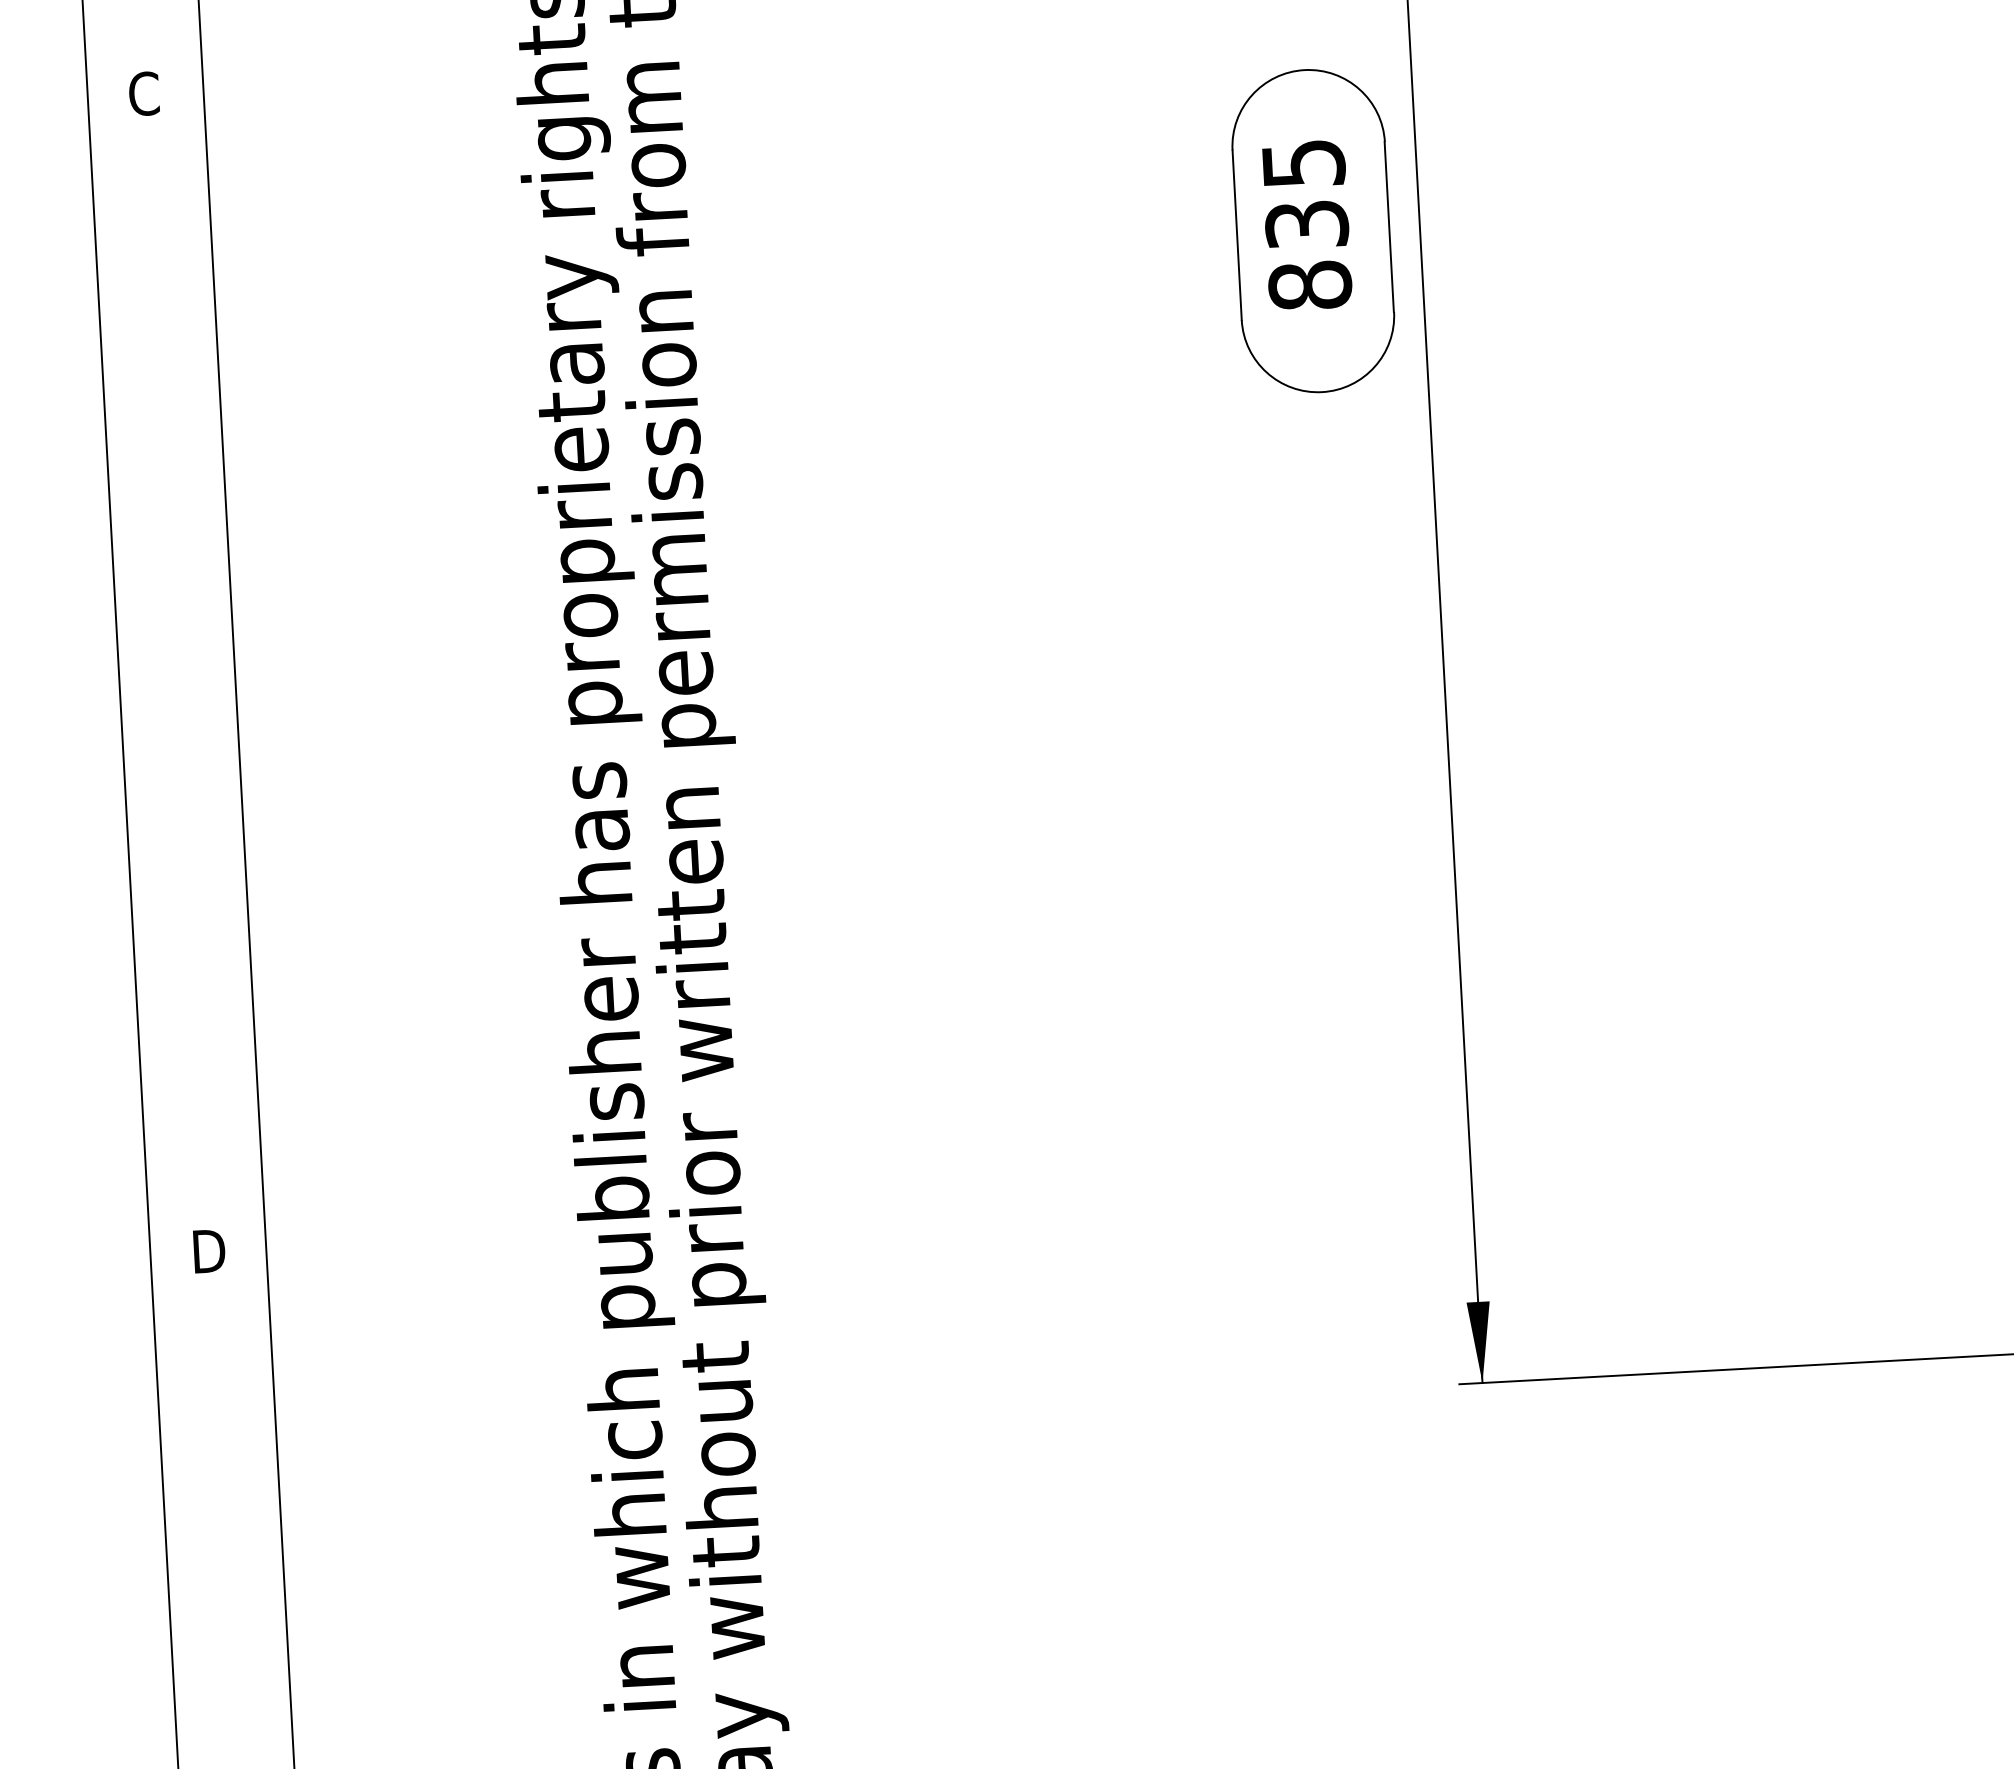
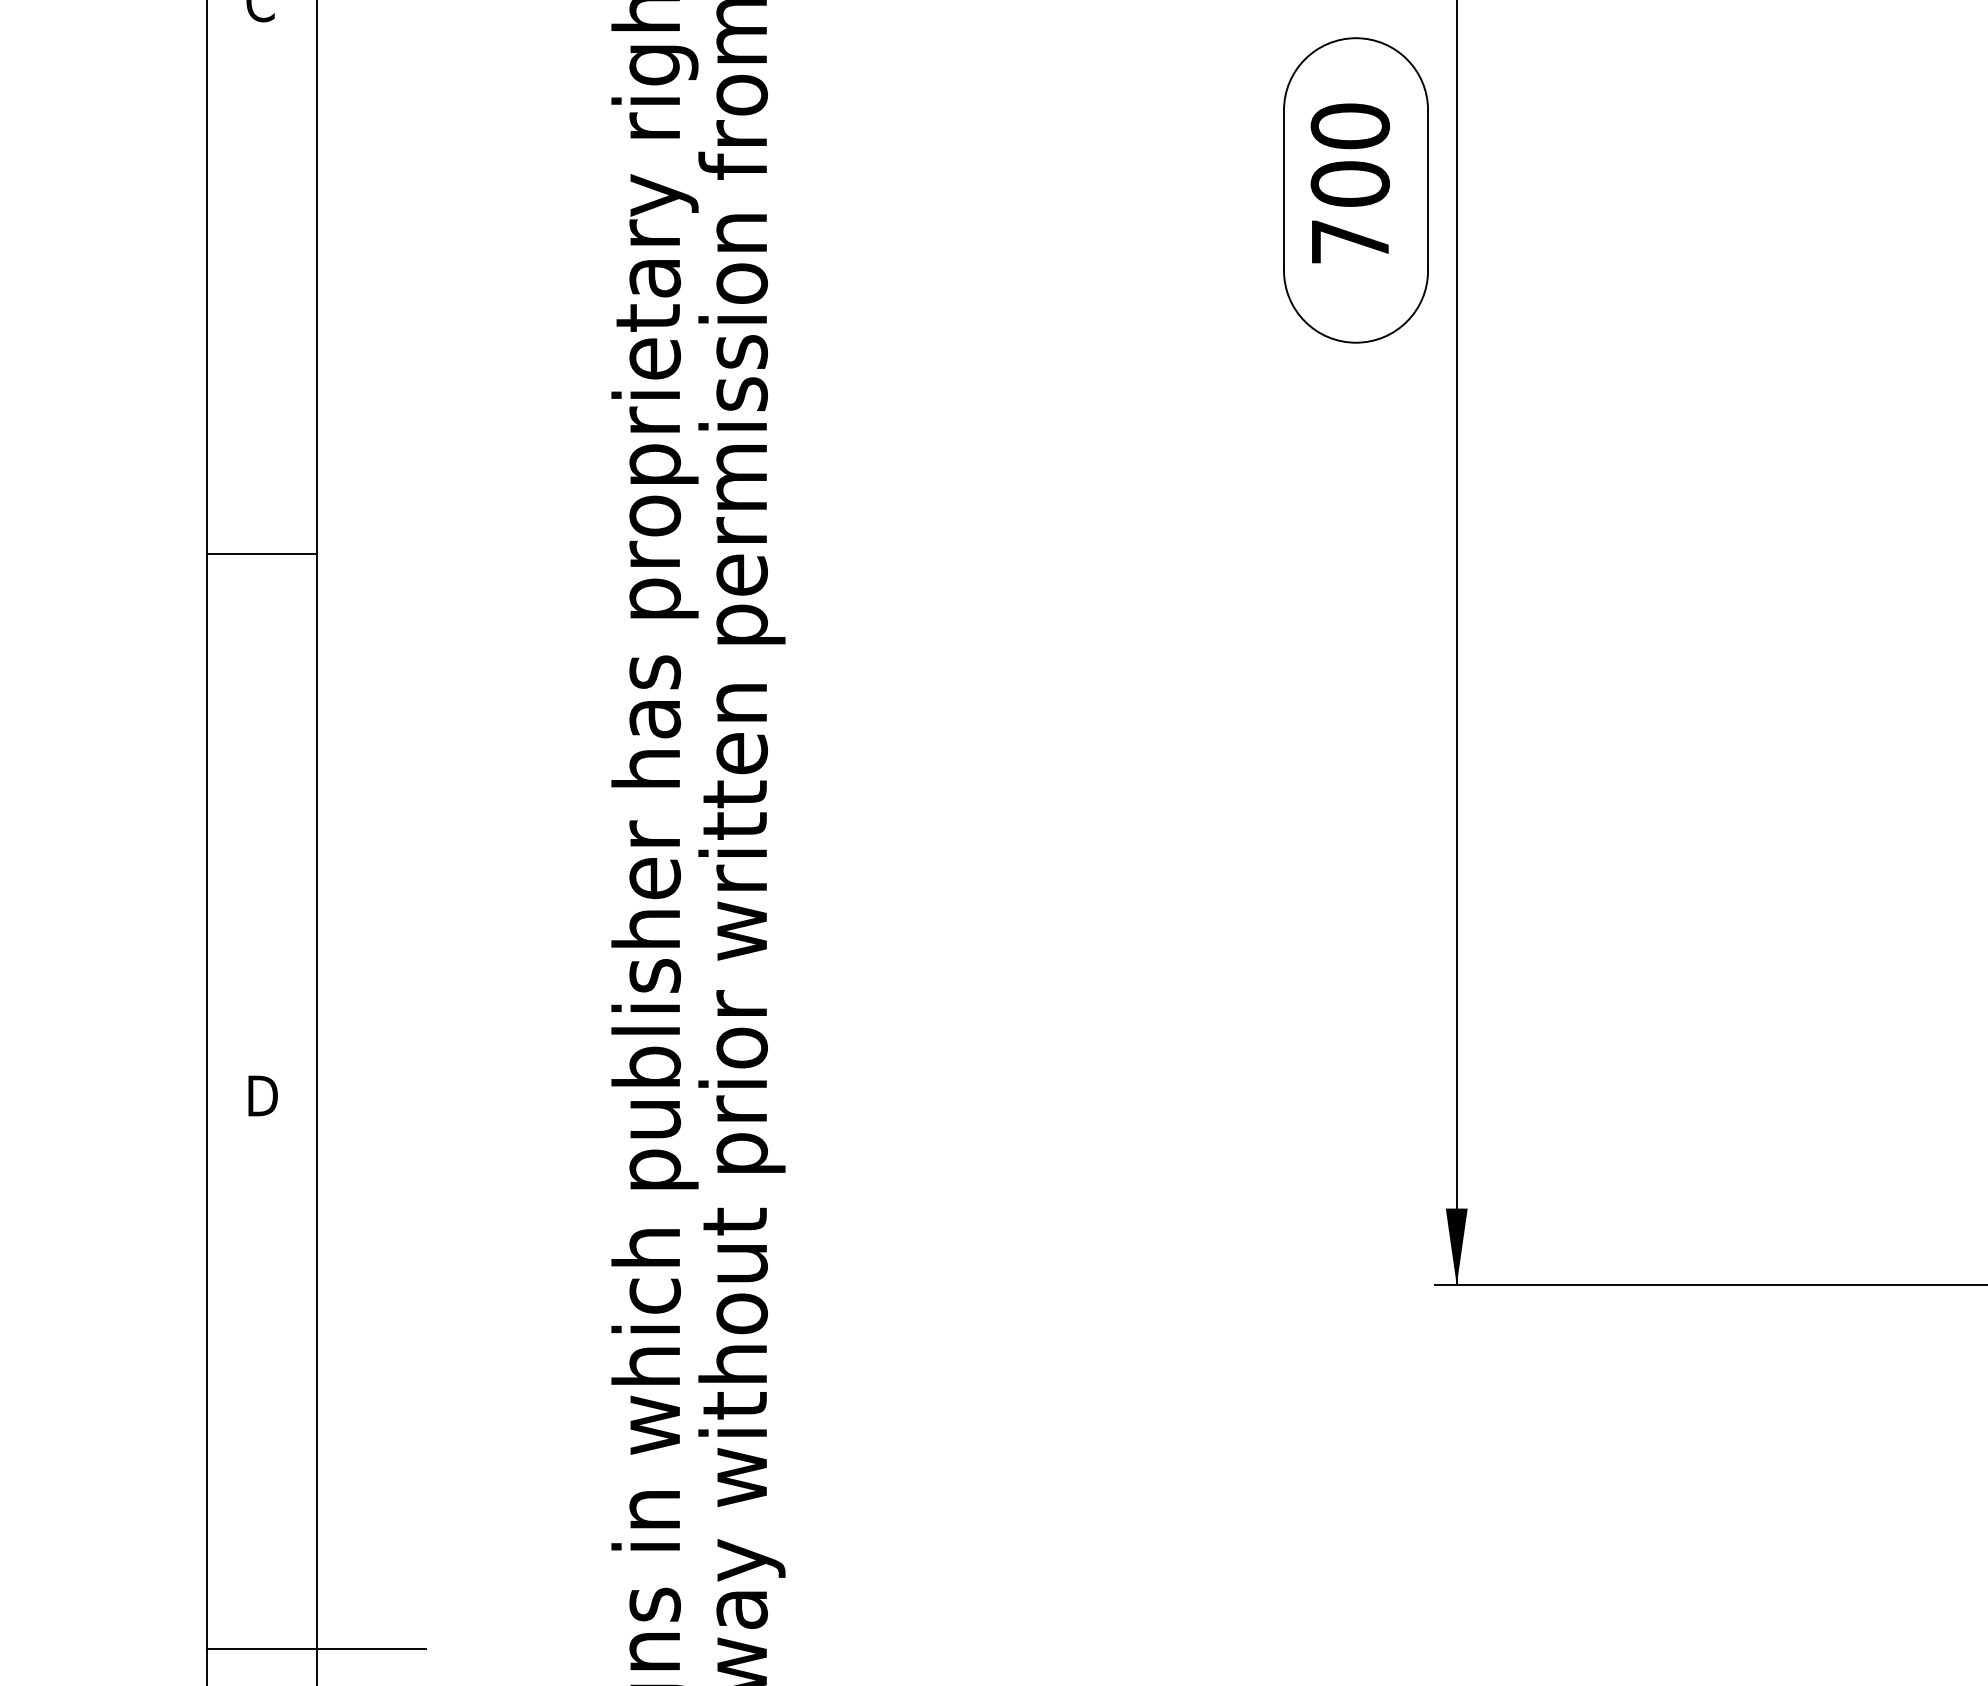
text: (1307, 224) -> (1350, 183), 835 -> 700
line: (176, 678) -> (261, 554), added

